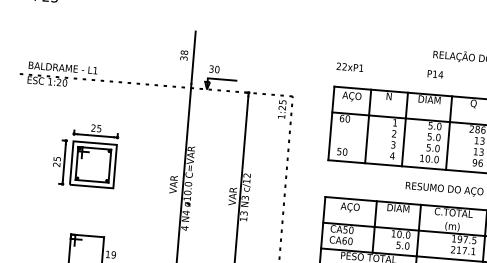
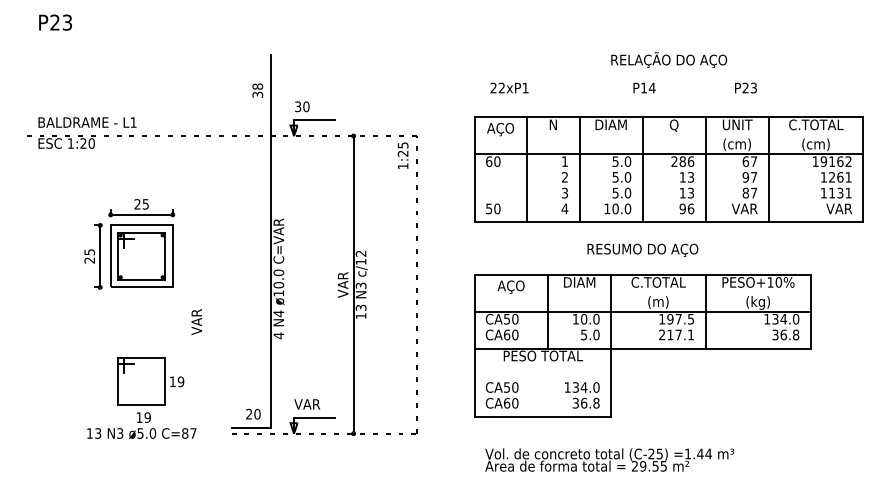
text: (350, 66) -> (509, 87), moved
text: (435, 73) -> (644, 87), moved
text: (173, 184) -> (196, 321), moved

